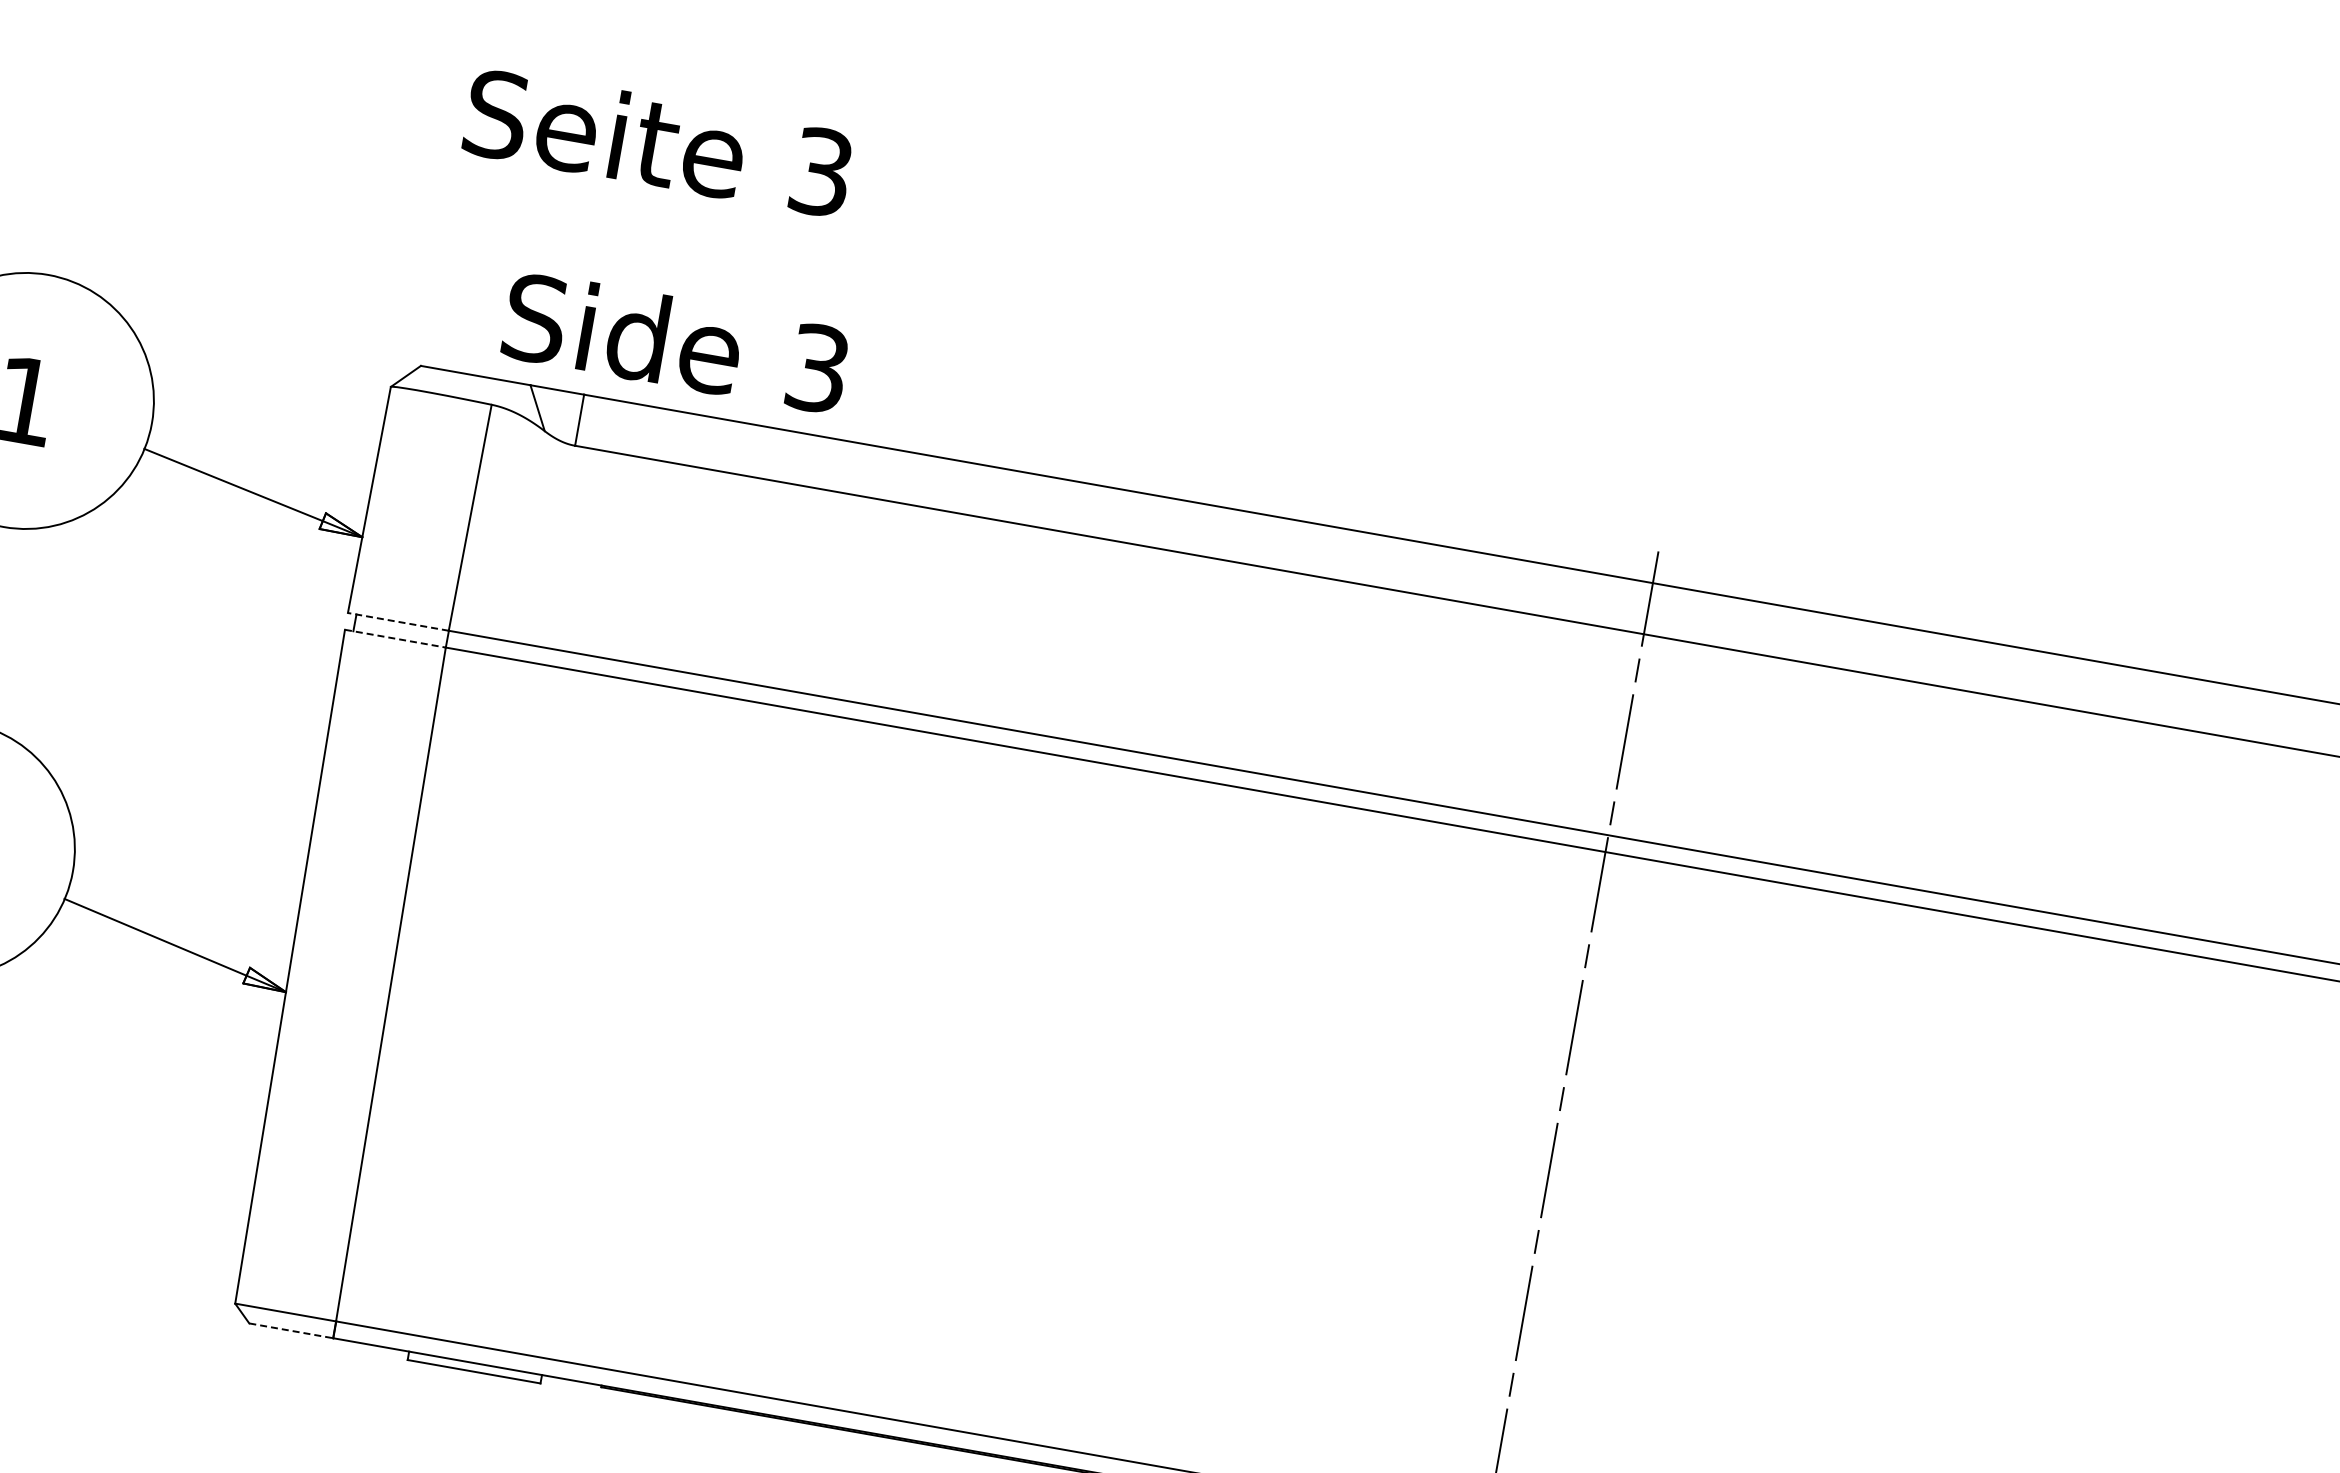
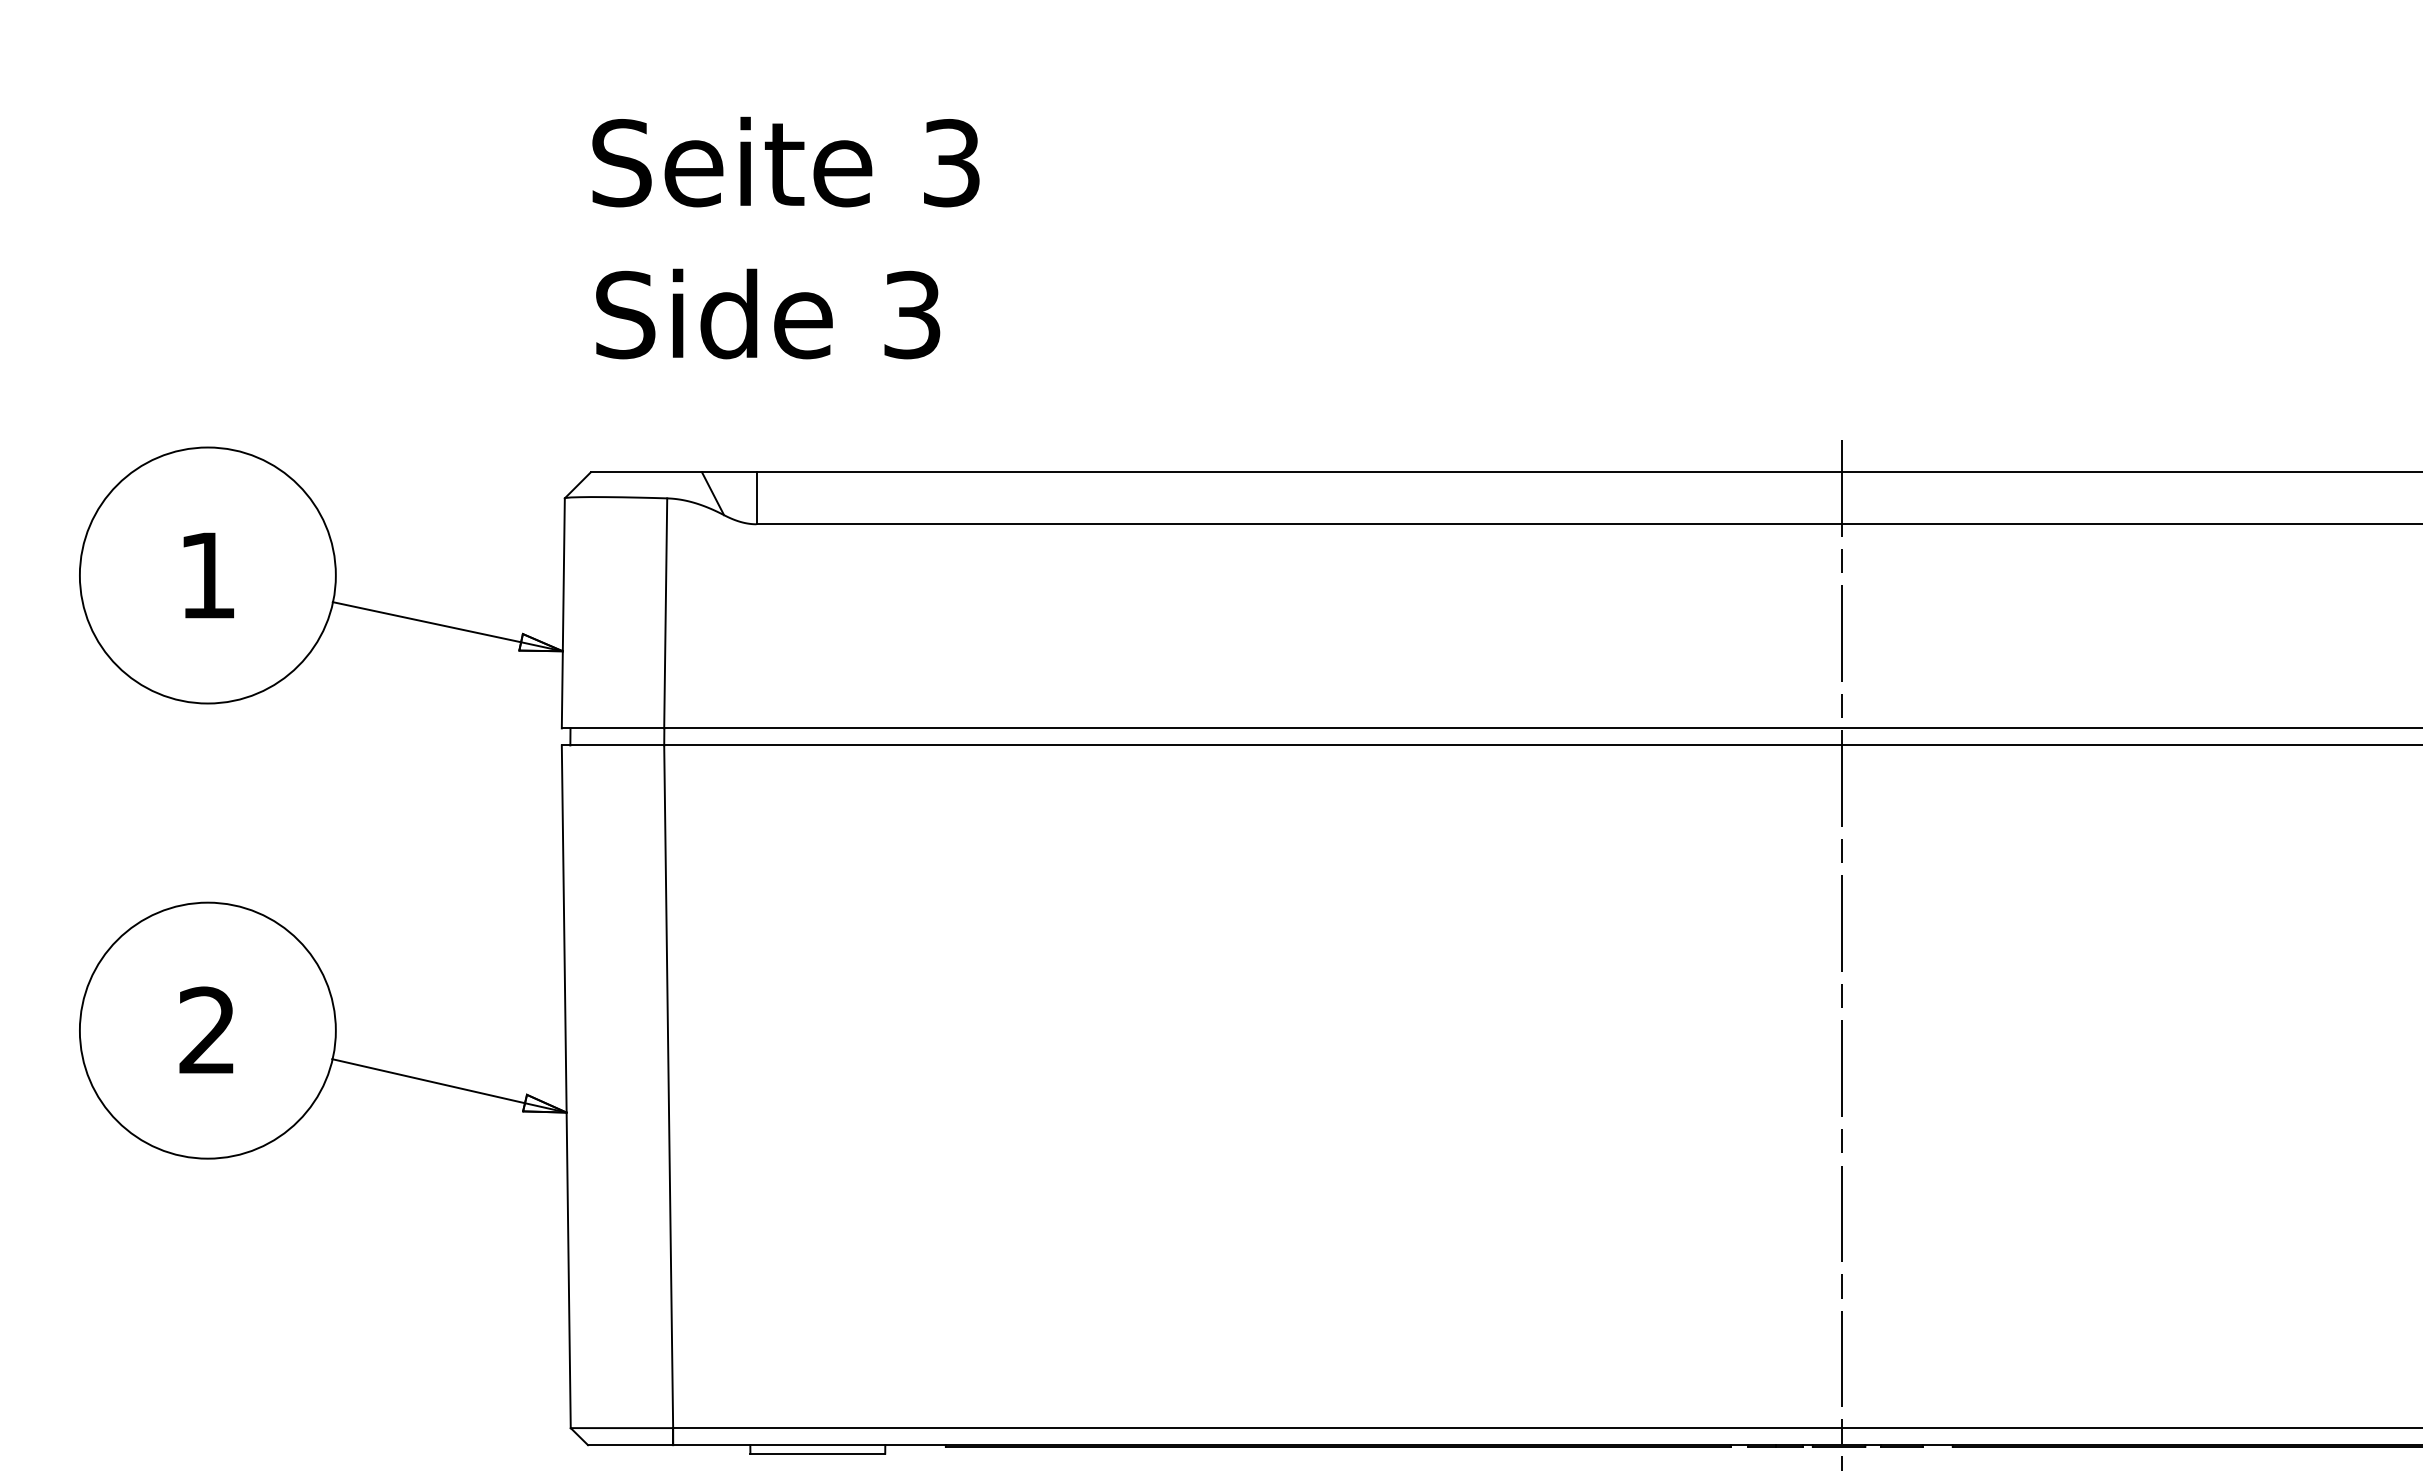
text: (658, 141) -> (785, 161), moved
text: (676, 342) -> (768, 313), moved
line: (397, 621) -> (612, 728), dashed -> solid
line: (395, 638) -> (613, 745), dashed -> solid
line: (291, 1331) -> (630, 1445), dashed -> solid

